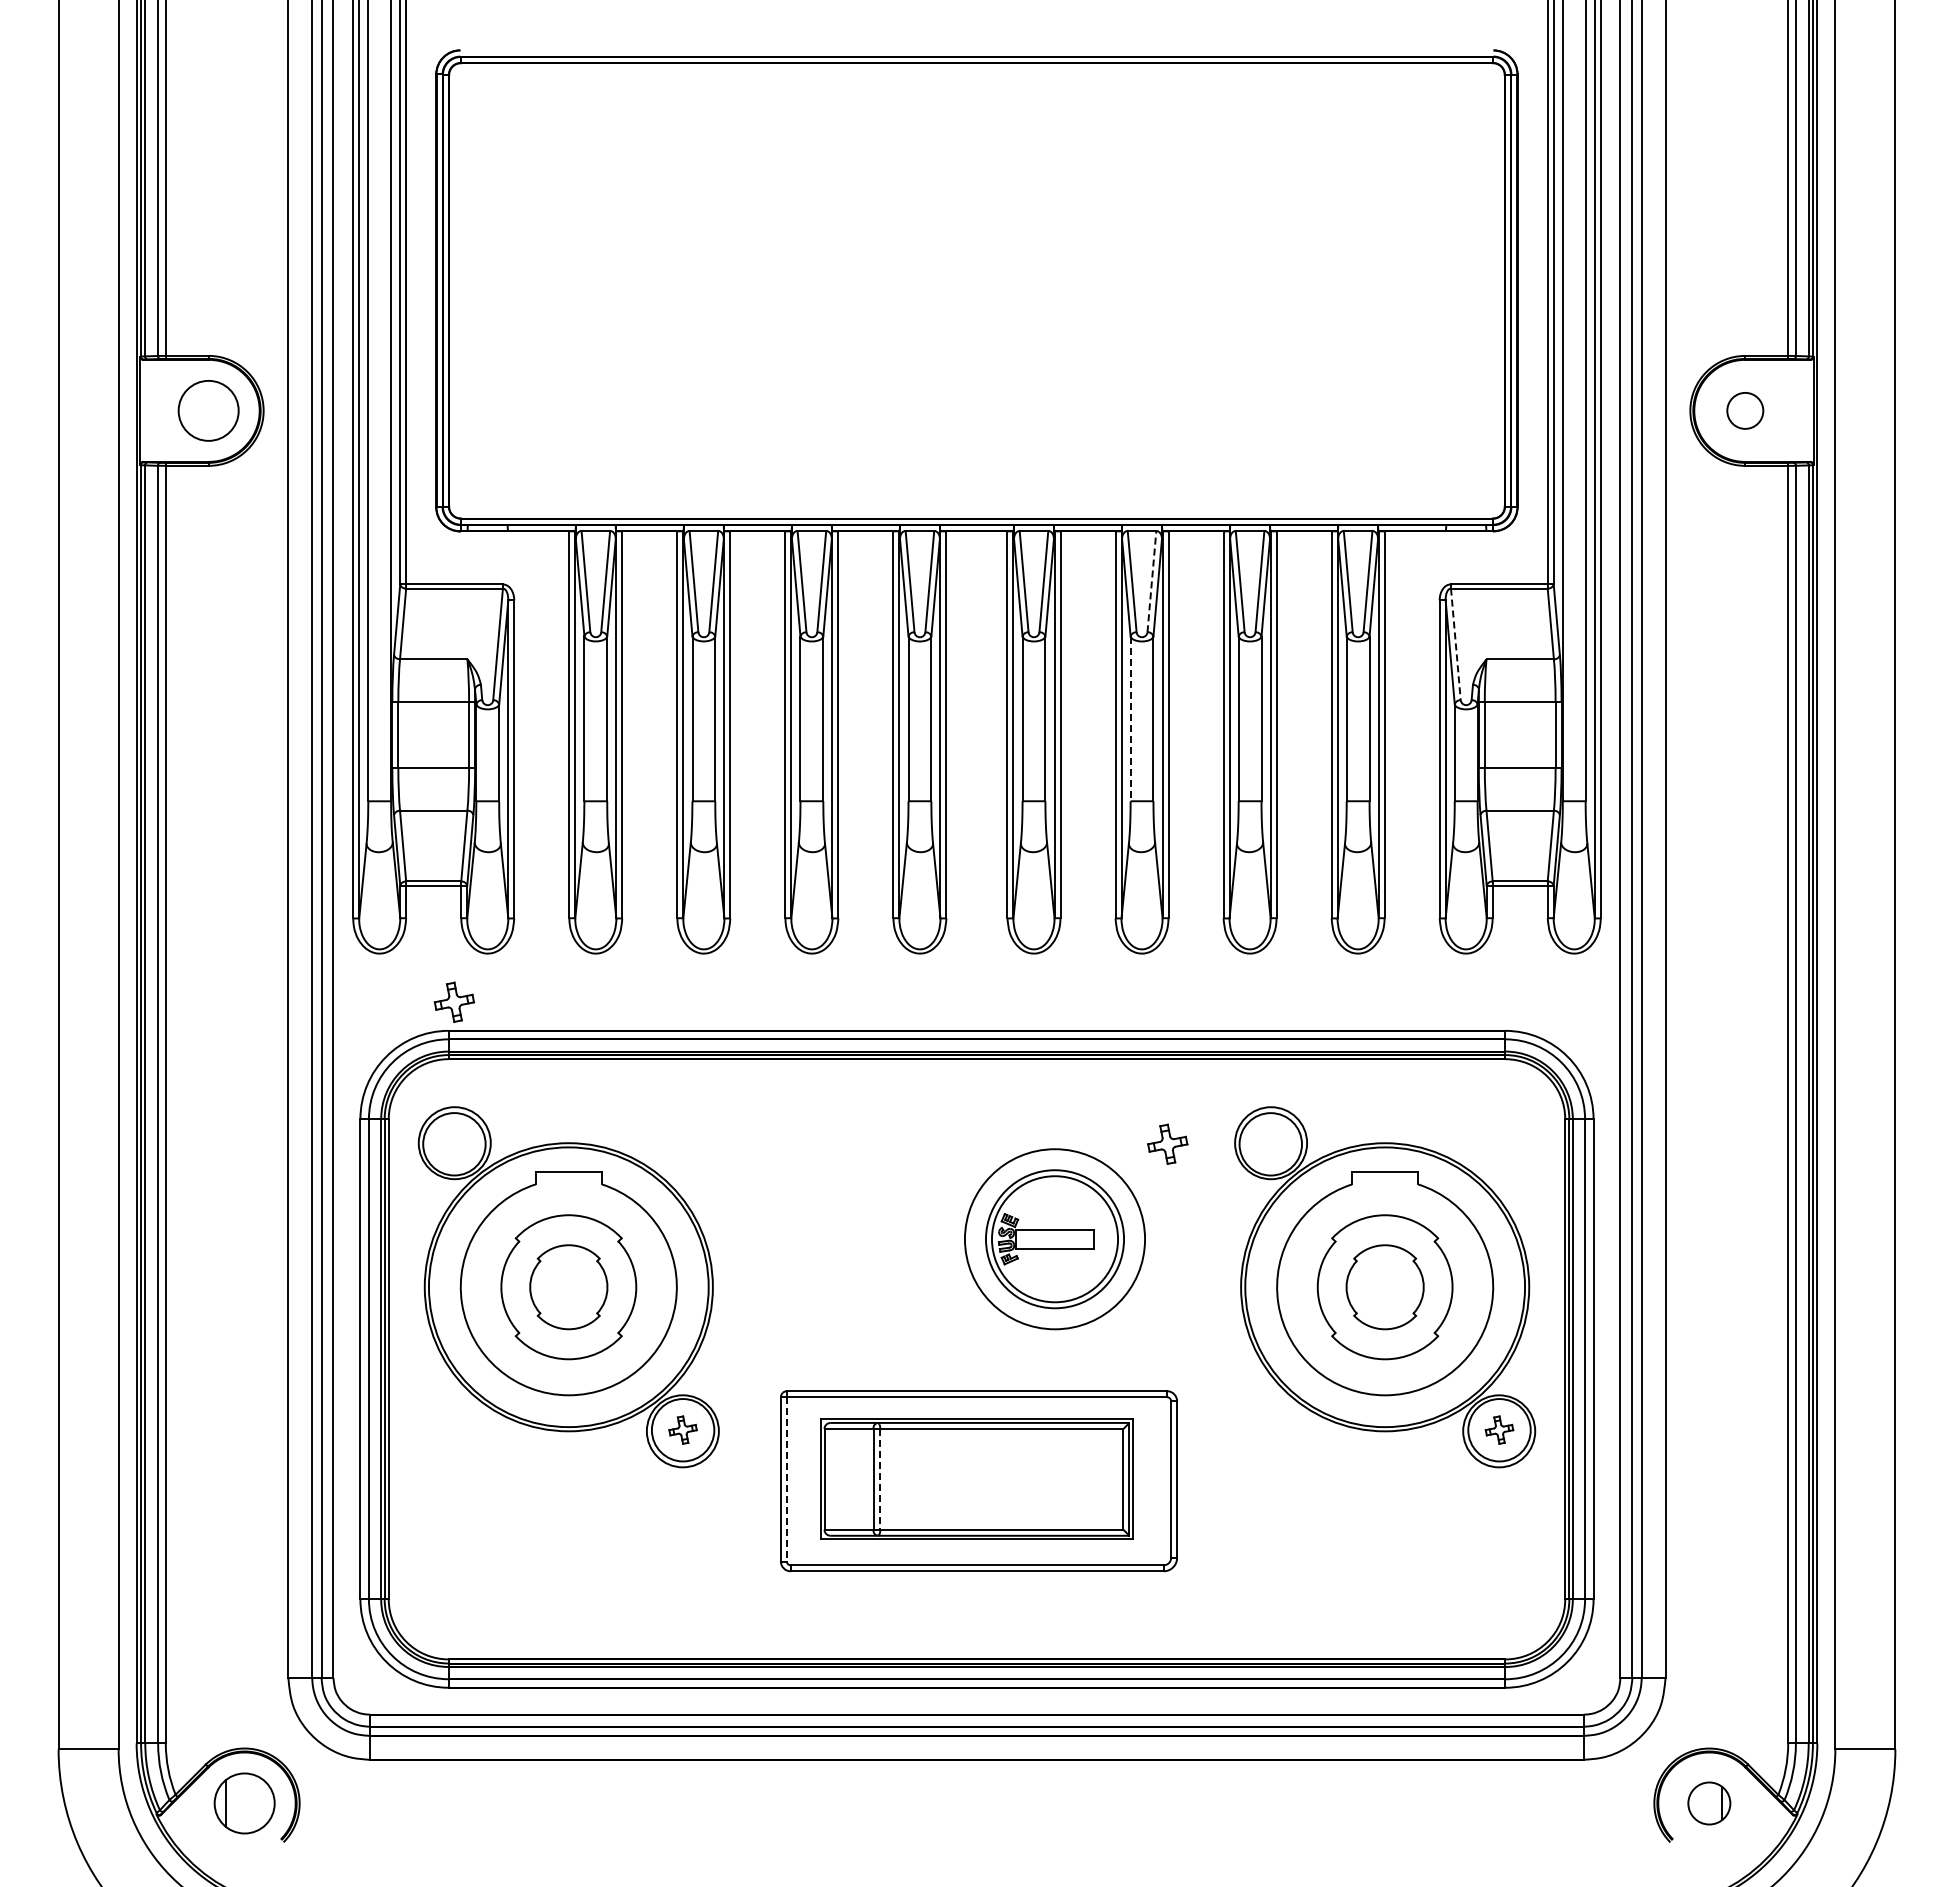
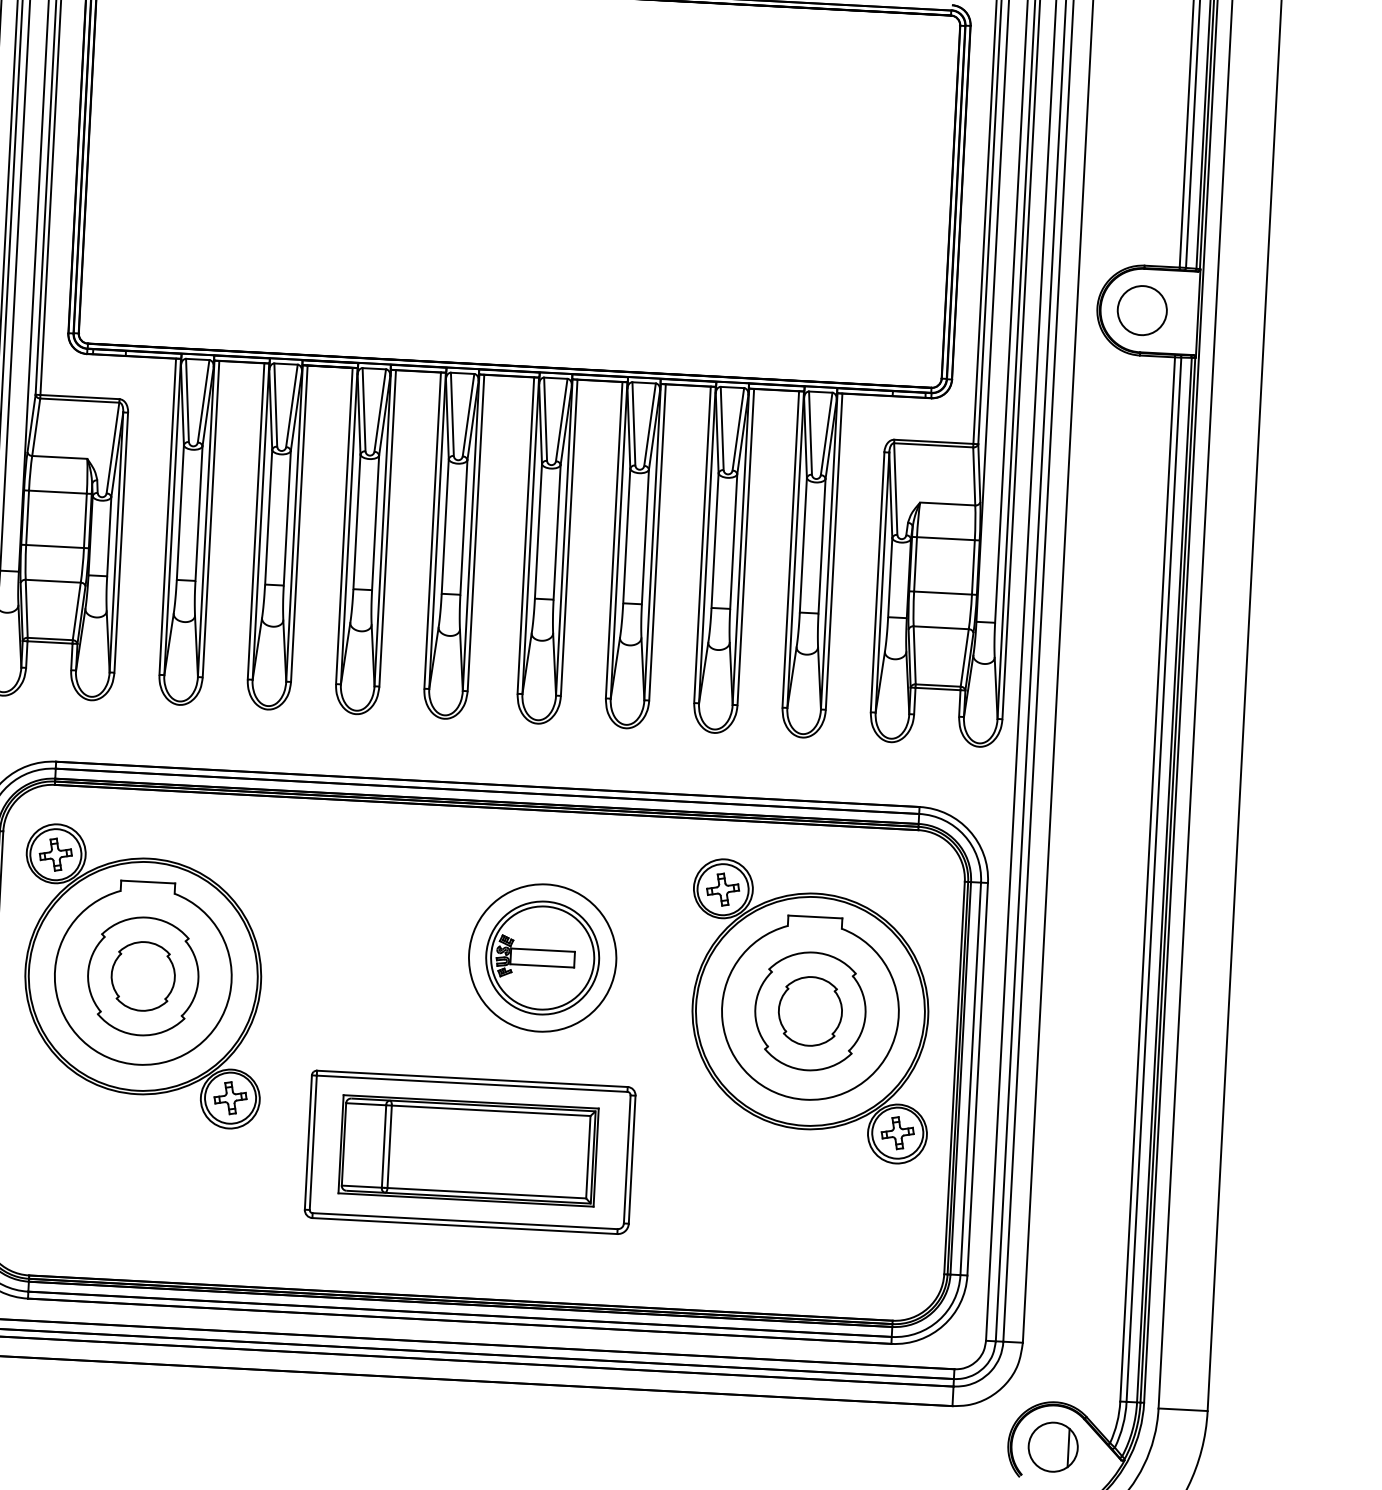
circle: (1745, 410) -> (1142, 310), size x1.67
line: (1151, 581) -> (649, 424), dashed -> solid
line: (1455, 644) -> (895, 489), dashed -> solid
line: (1130, 719) -> (626, 536), dashed -> solid
part: (453, 1001) -> (55, 854), moved
part: (1167, 1143) -> (722, 889), moved
part: (682, 1429) -> (230, 1097), size x1.43
part: (1499, 1429) -> (897, 1132), size x1.43
line: (786, 1479) -> (312, 1142), dashed -> solid
line: (880, 1479) -> (389, 1146), dashed -> solid
part: (1709, 1803) -> (1053, 1447), size x1.43

